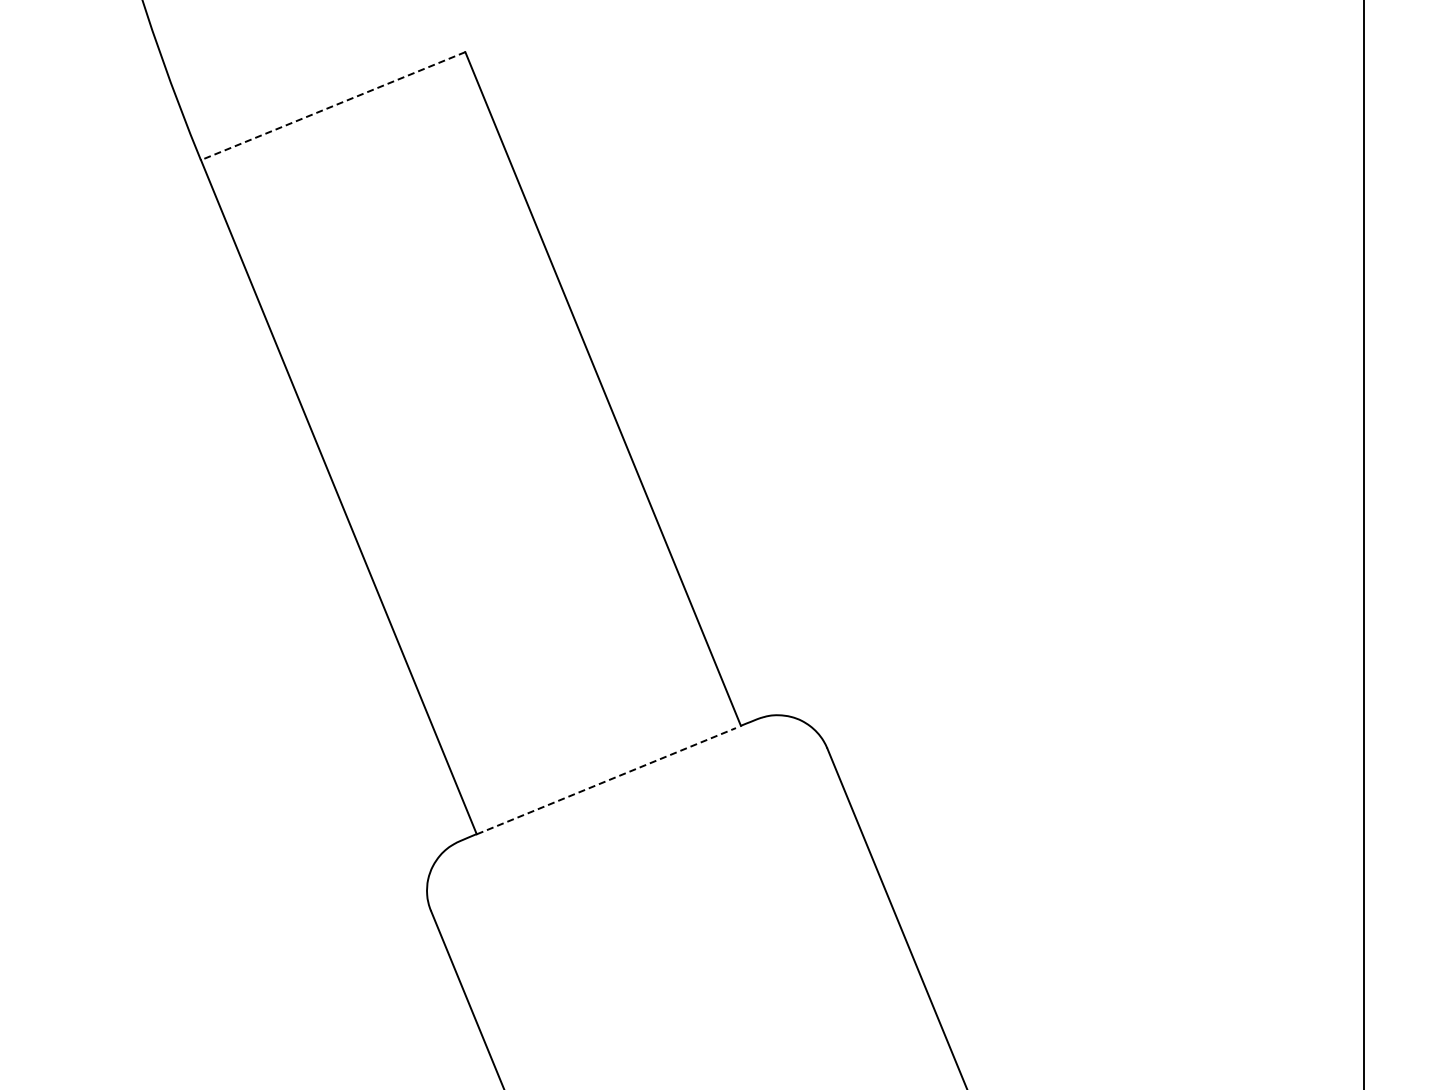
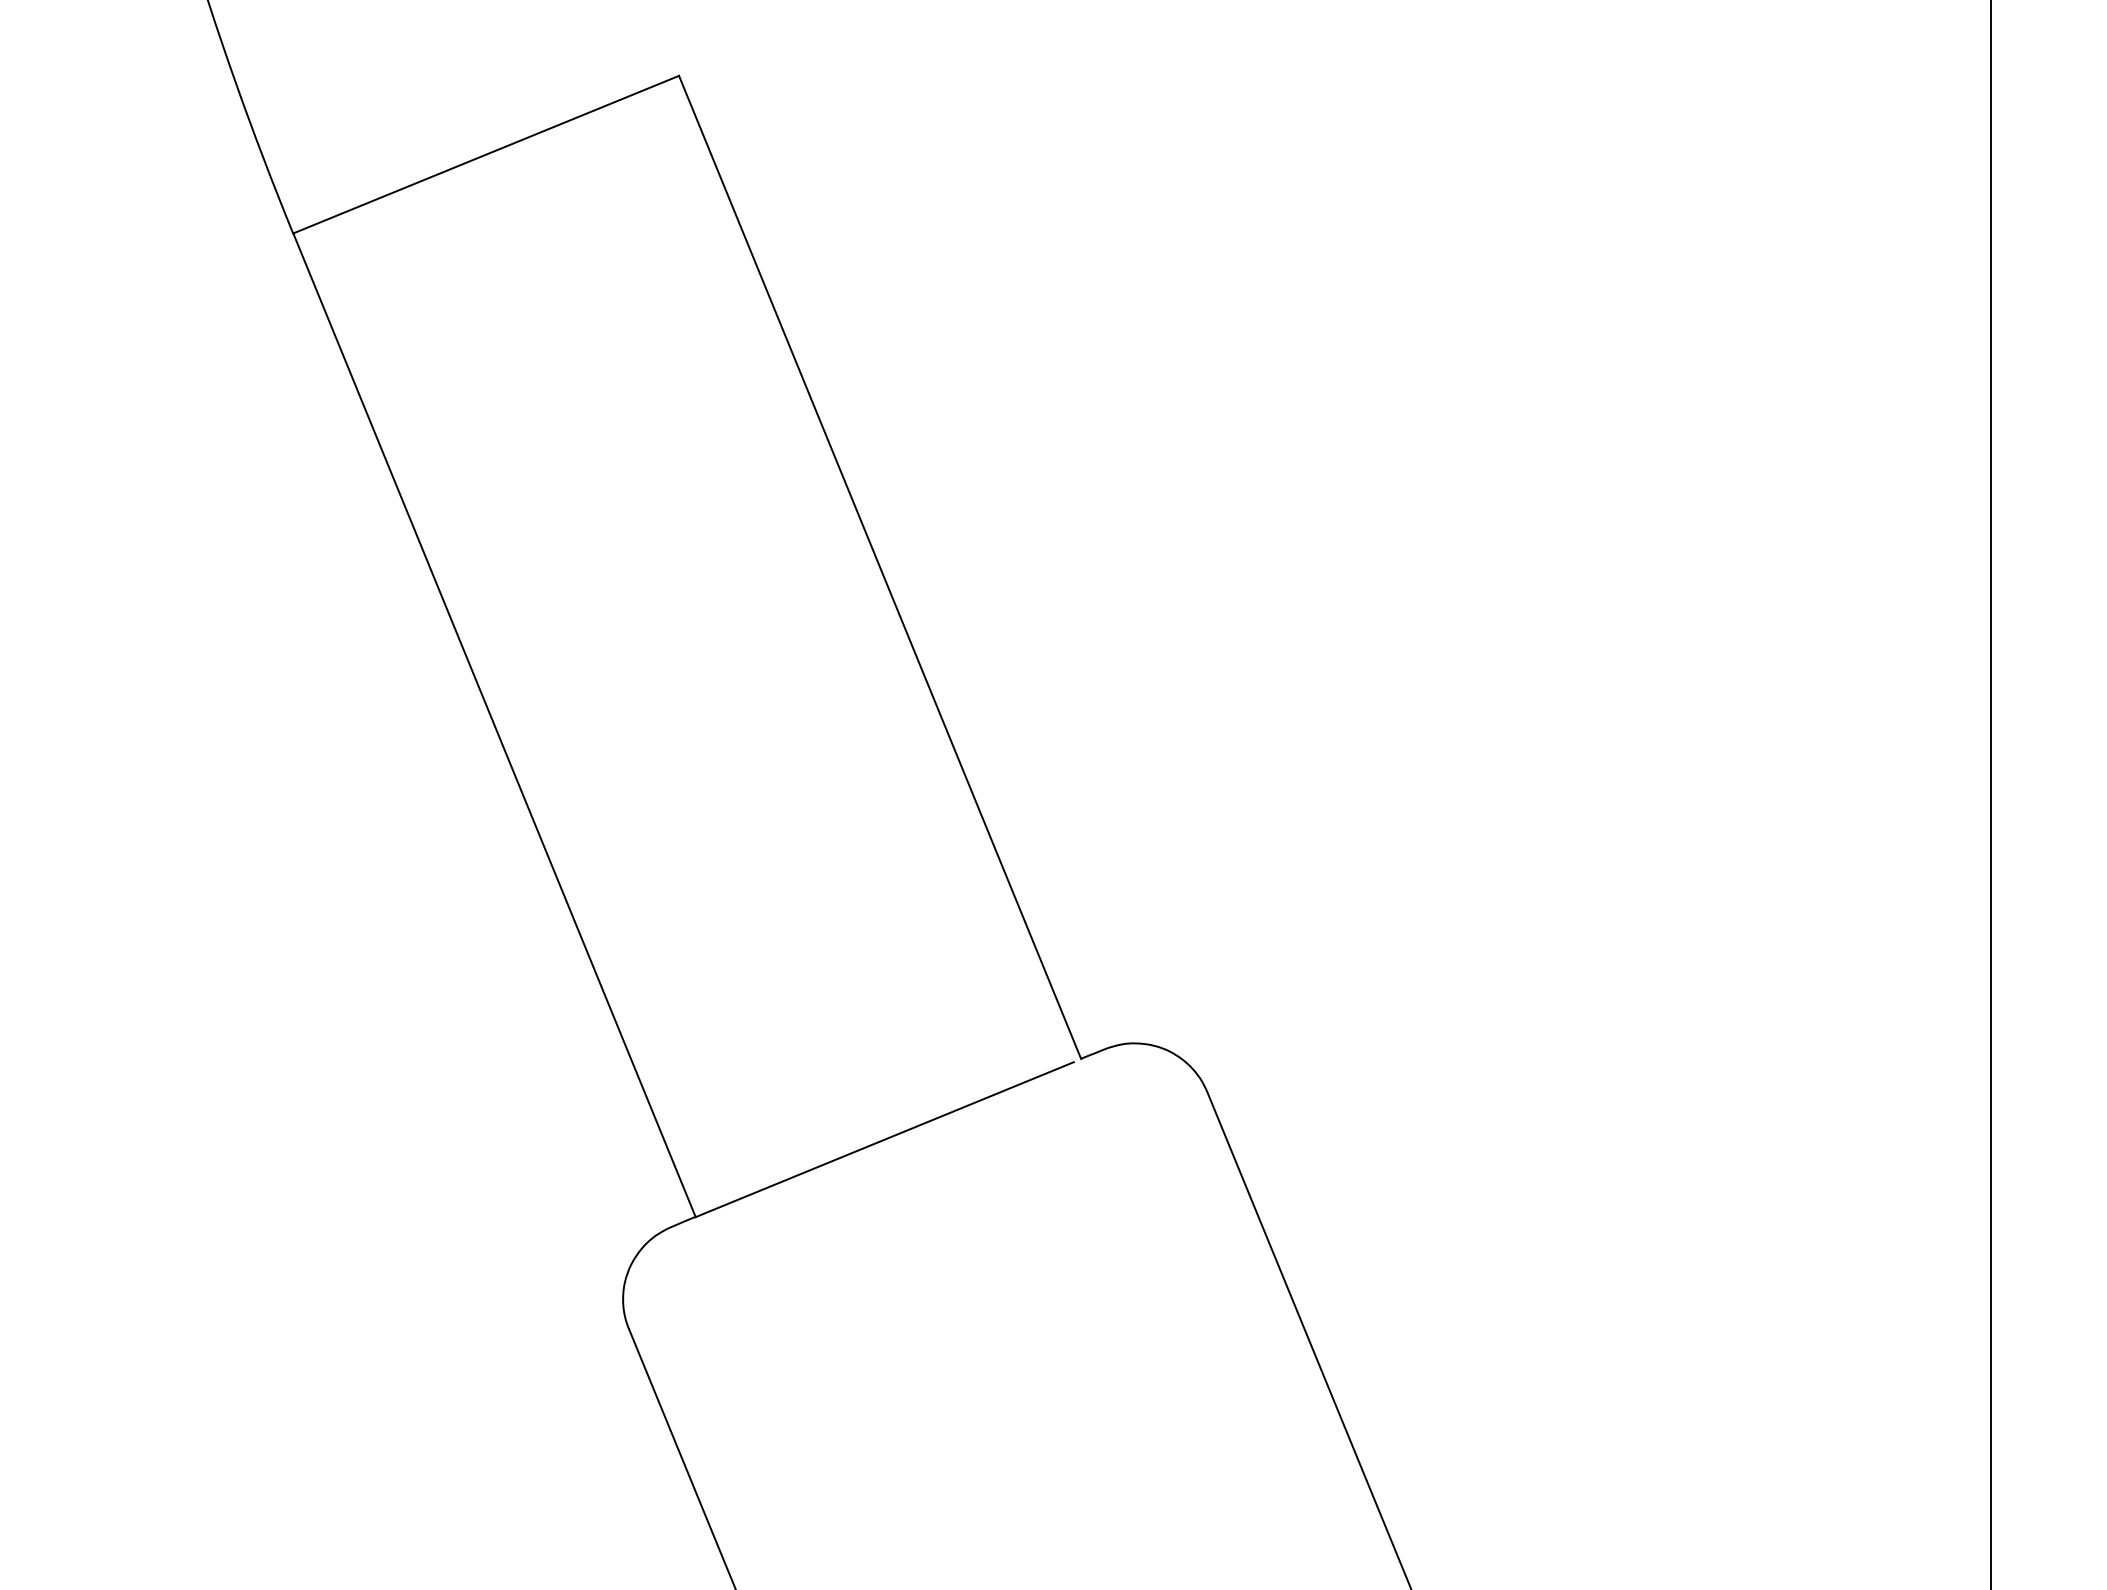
line: (333, 106) -> (486, 155), dashed -> solid
line: (606, 781) -> (884, 1140), dashed -> solid

